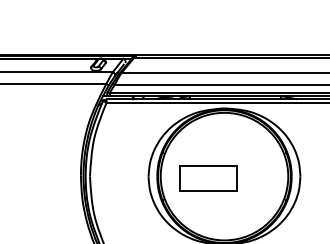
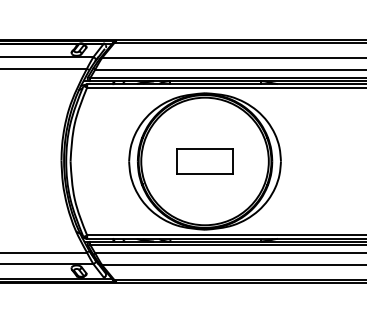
part: (207, 178) -> (204, 161), moved

